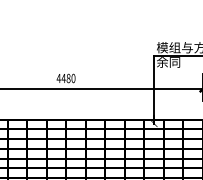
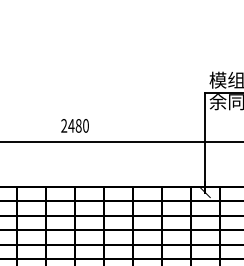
text: (58, 77) -> (63, 124), 4480 -> 2480

